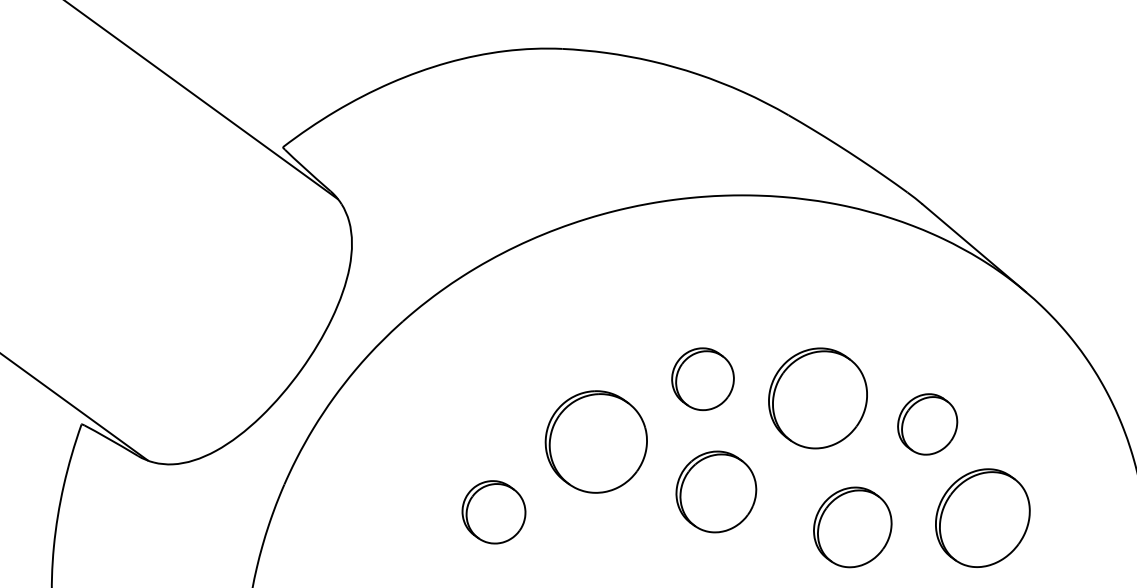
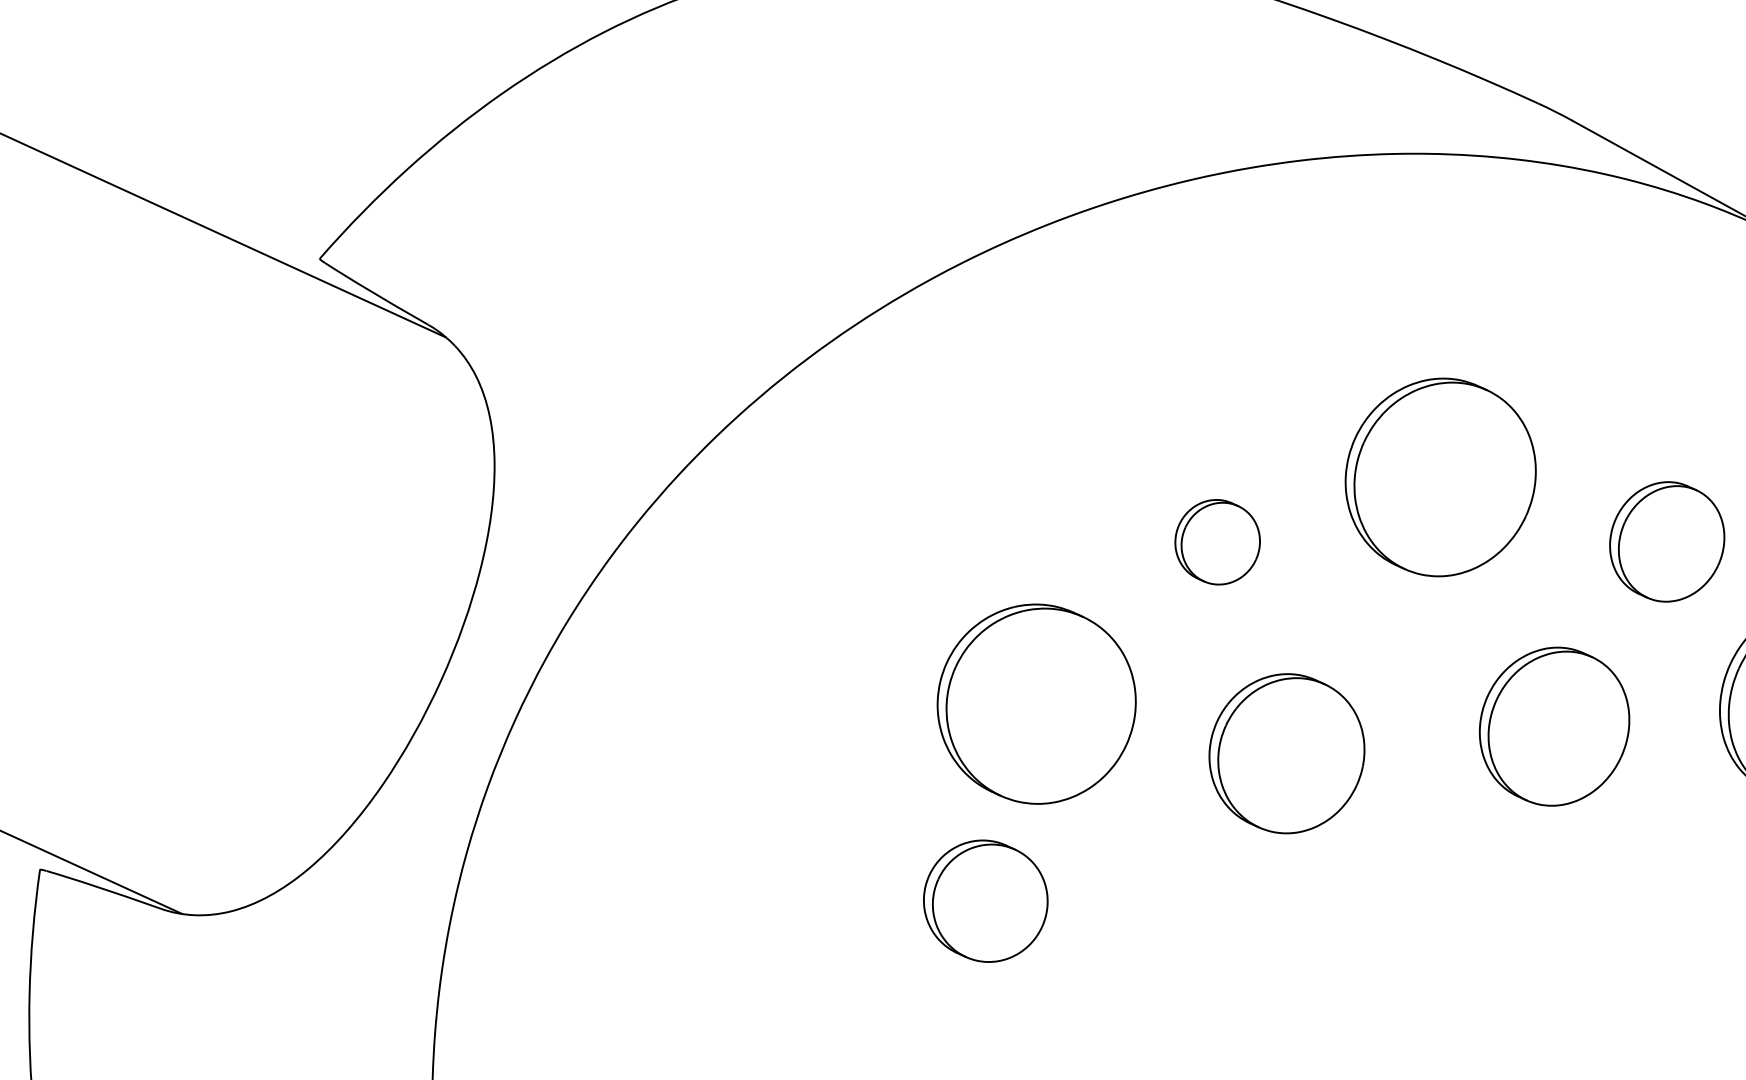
part: (702, 379) -> (1216, 542), size x0.7
part: (817, 398) -> (1439, 477), moved
part: (493, 512) -> (984, 901), moved
part: (852, 527) -> (1554, 726), moved

